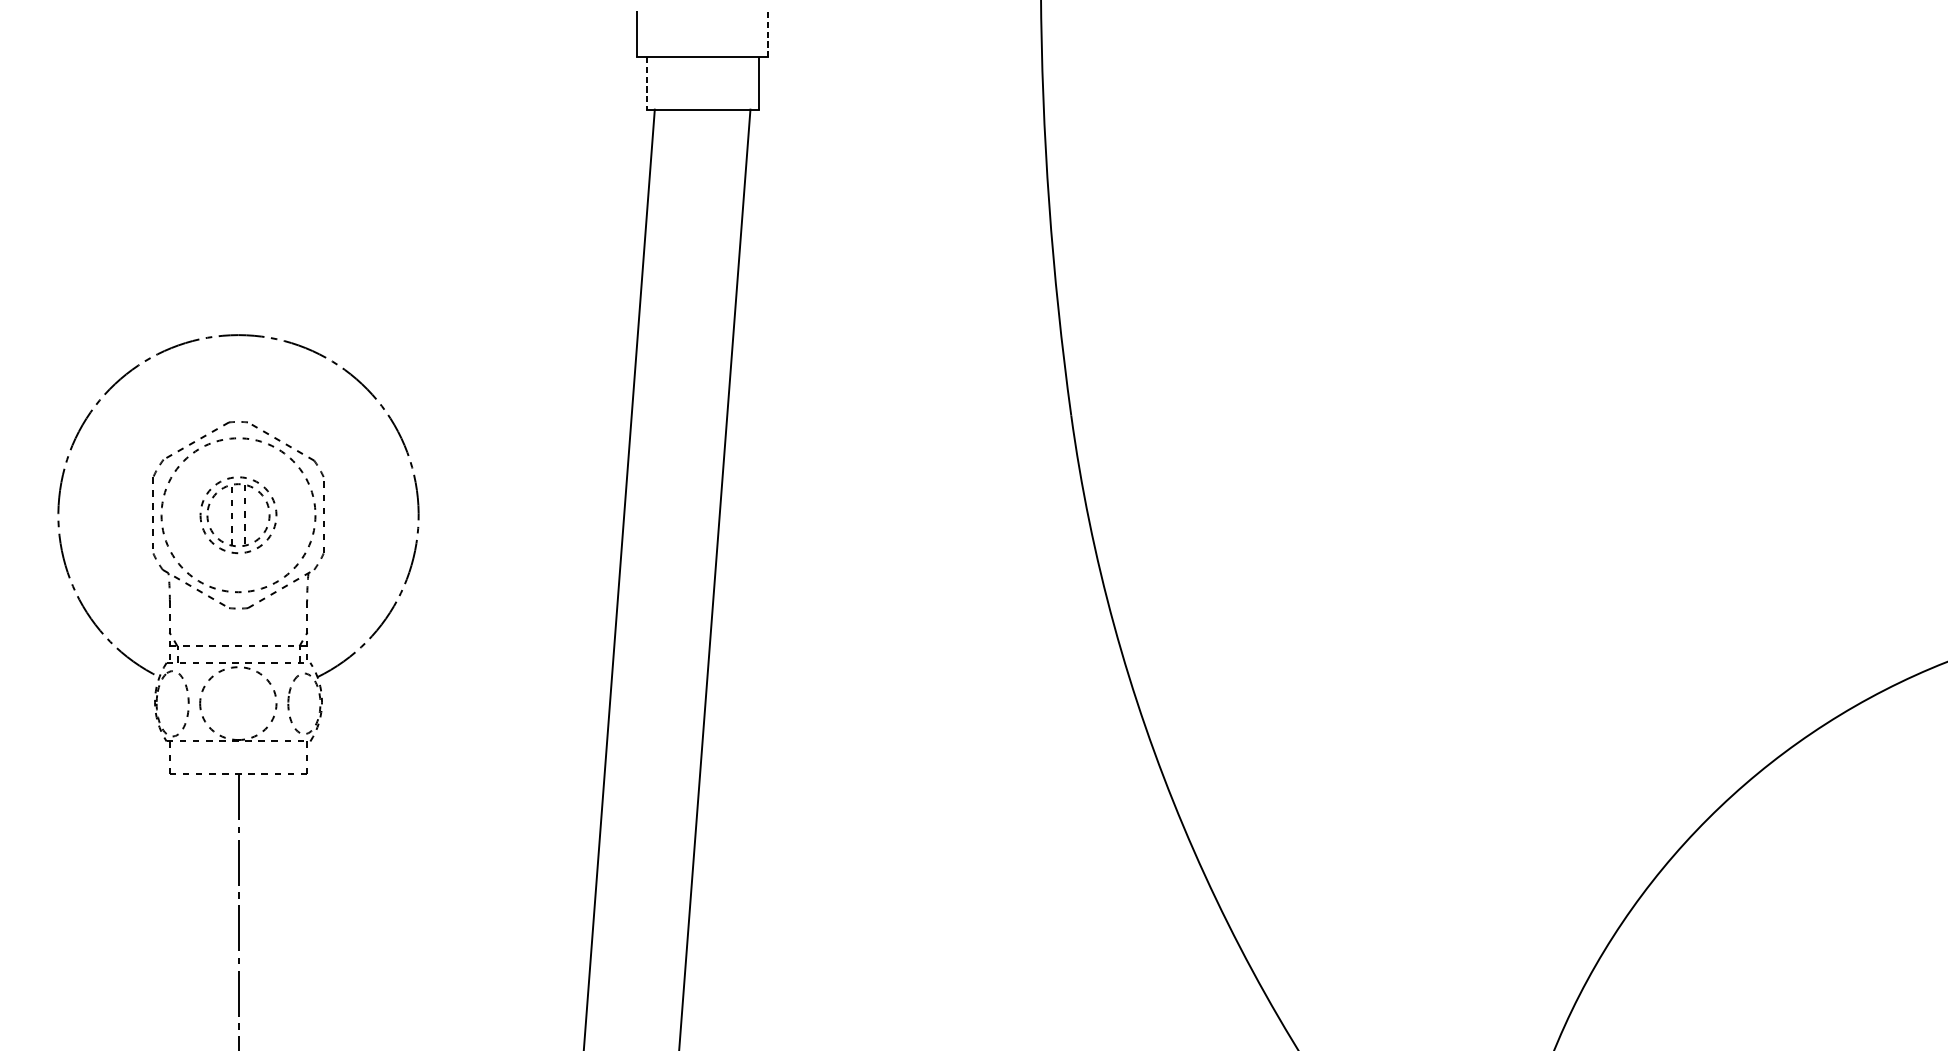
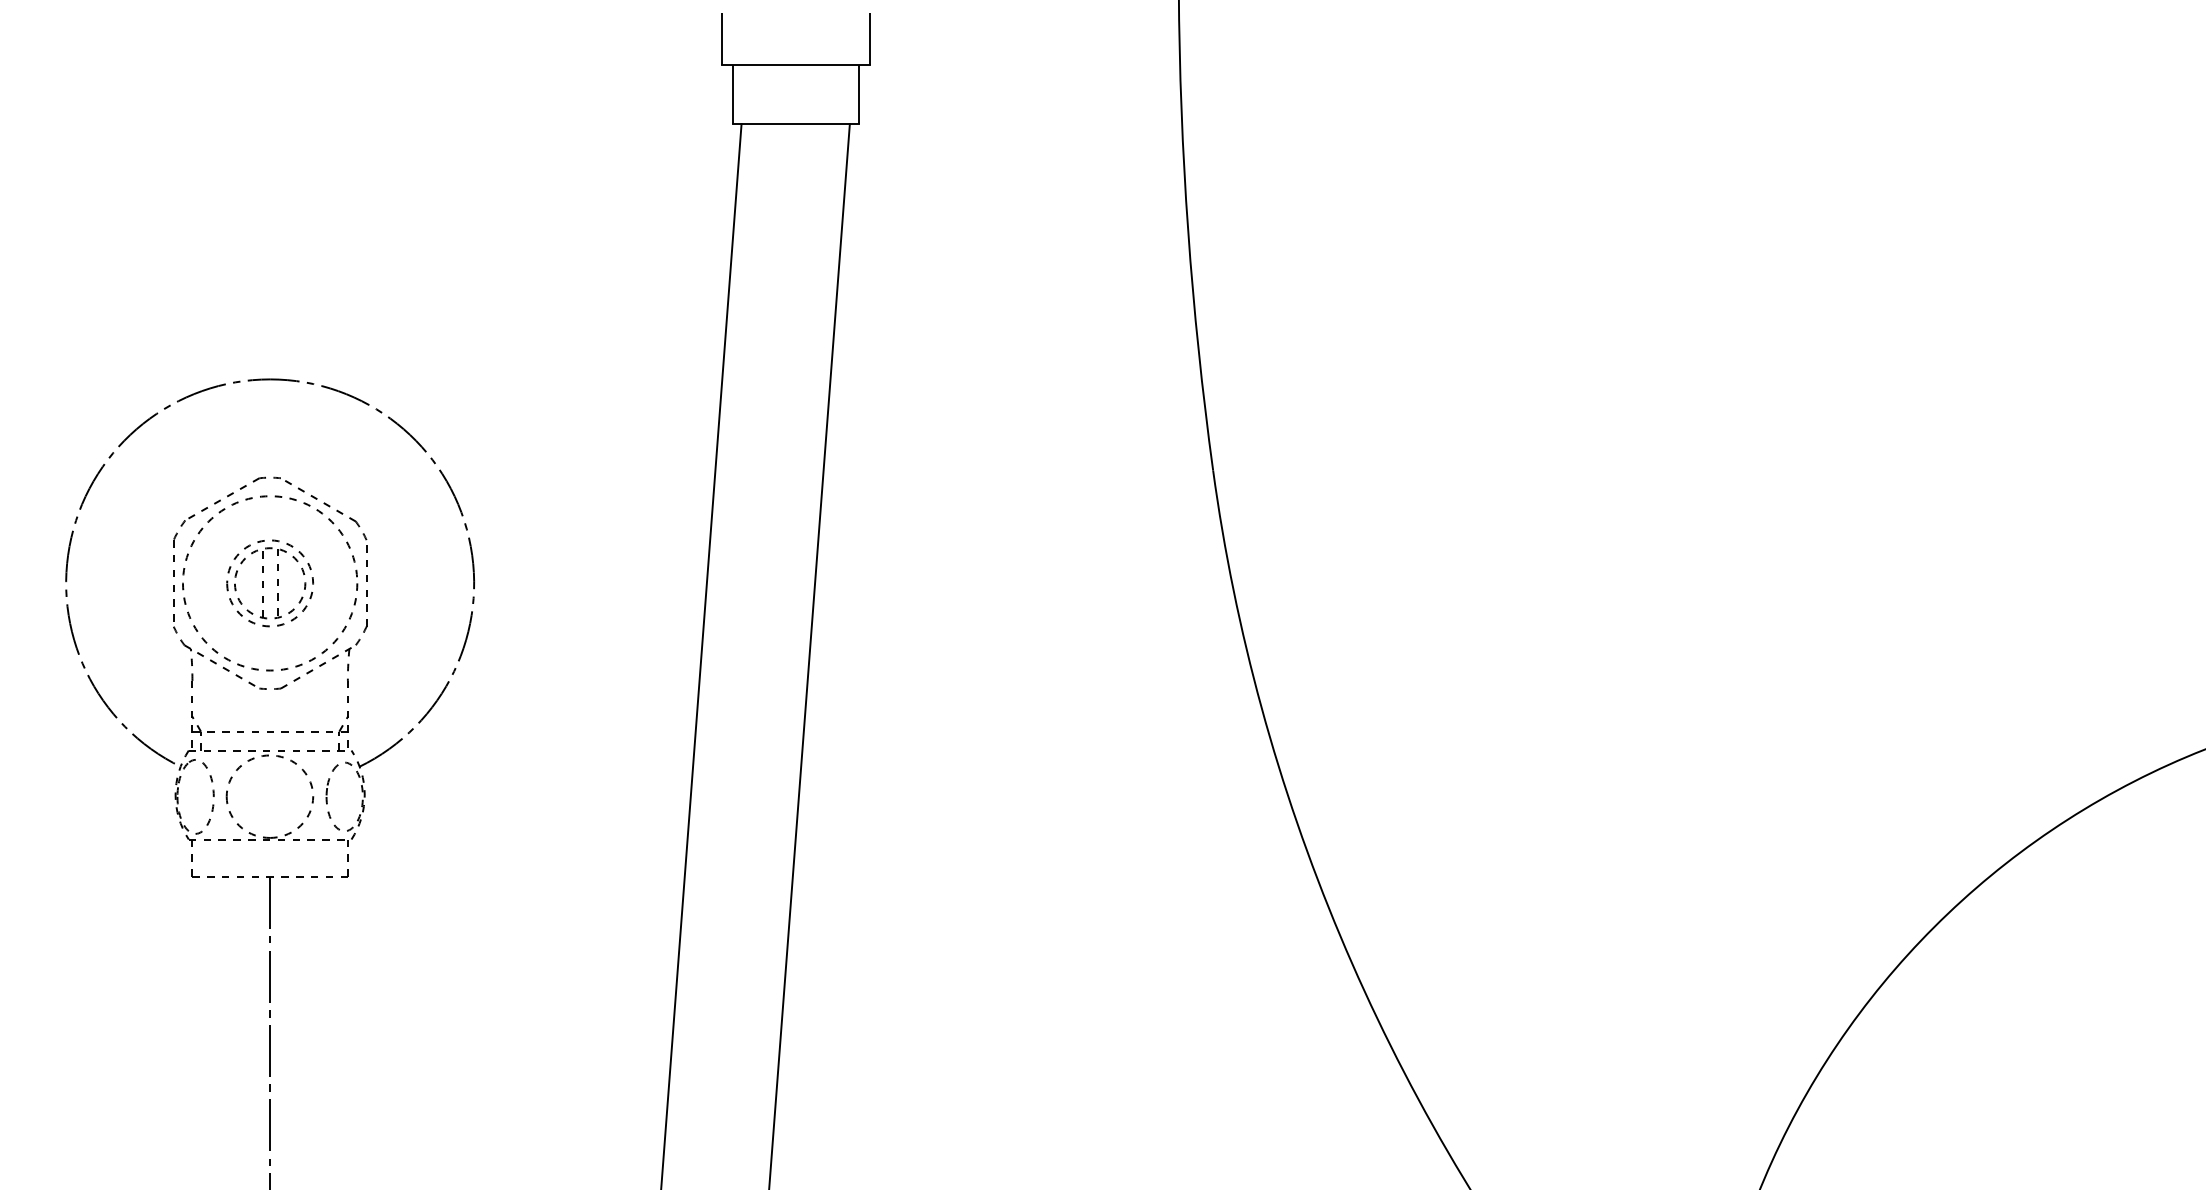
line: (768, 34) -> (870, 38), dashed -> solid
line: (647, 83) -> (733, 94), dashed -> solid

